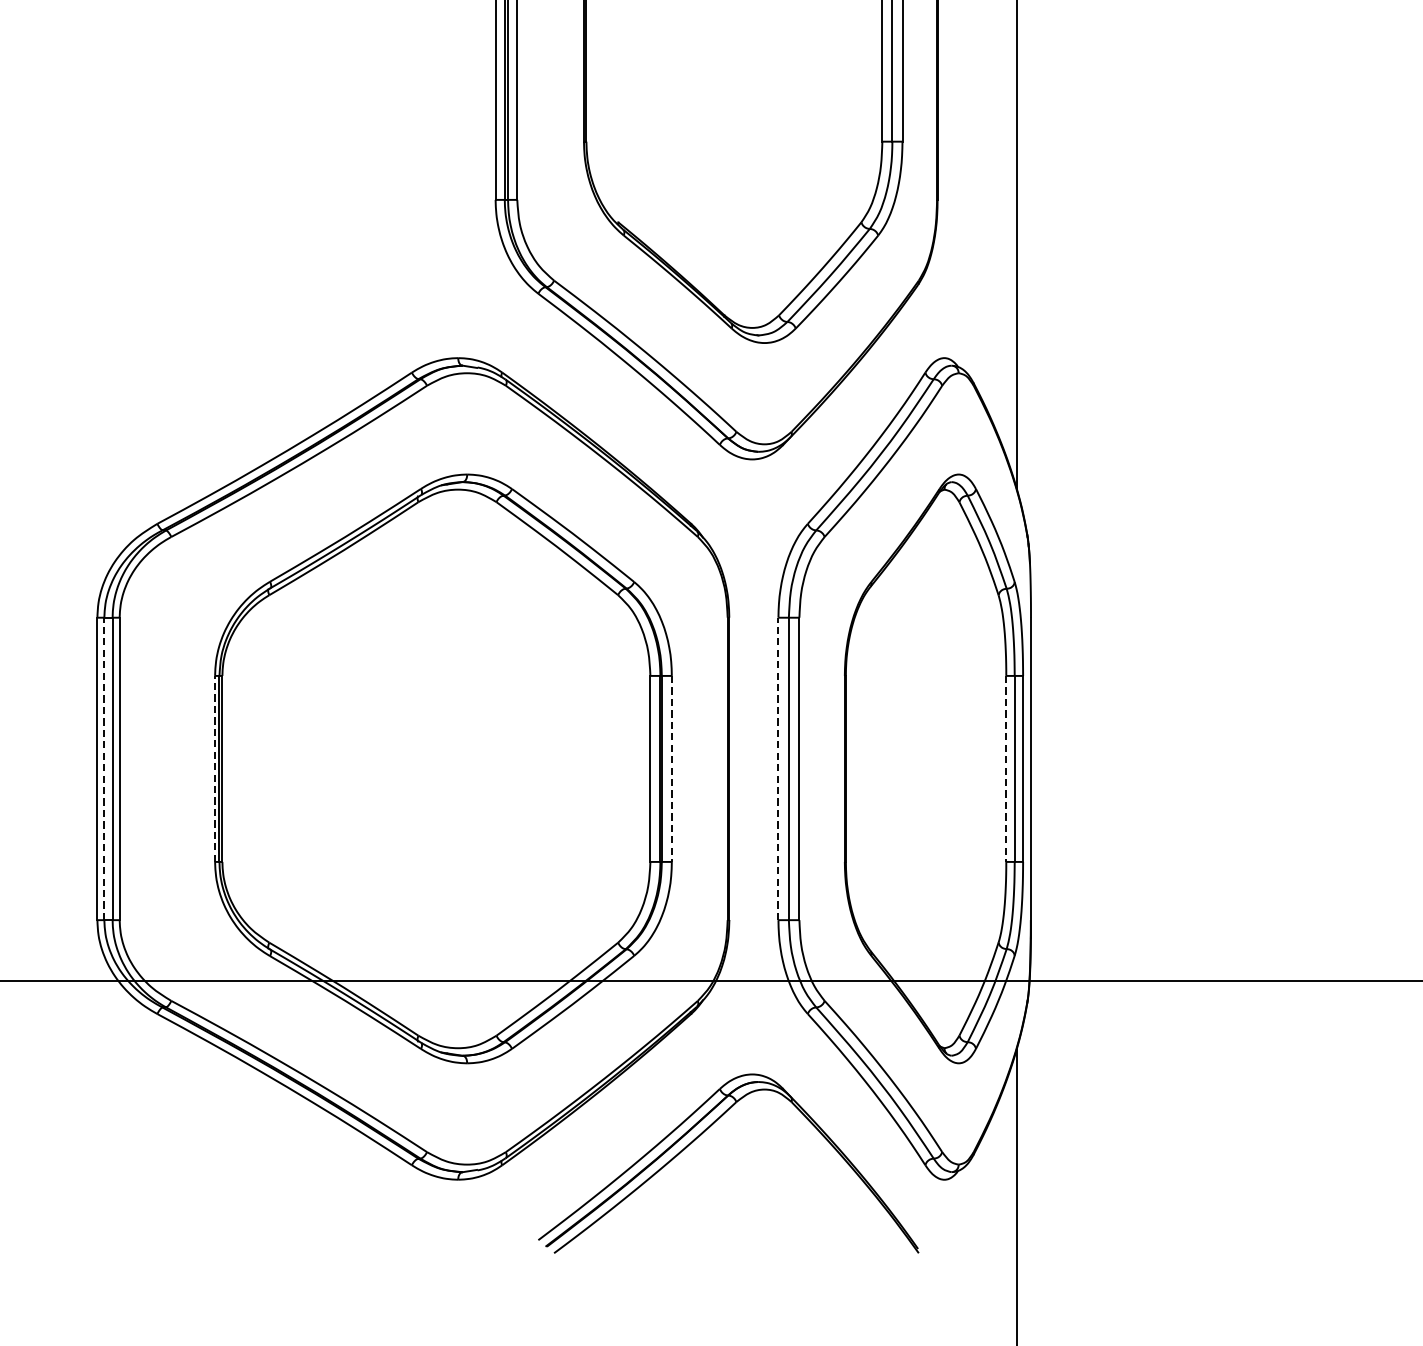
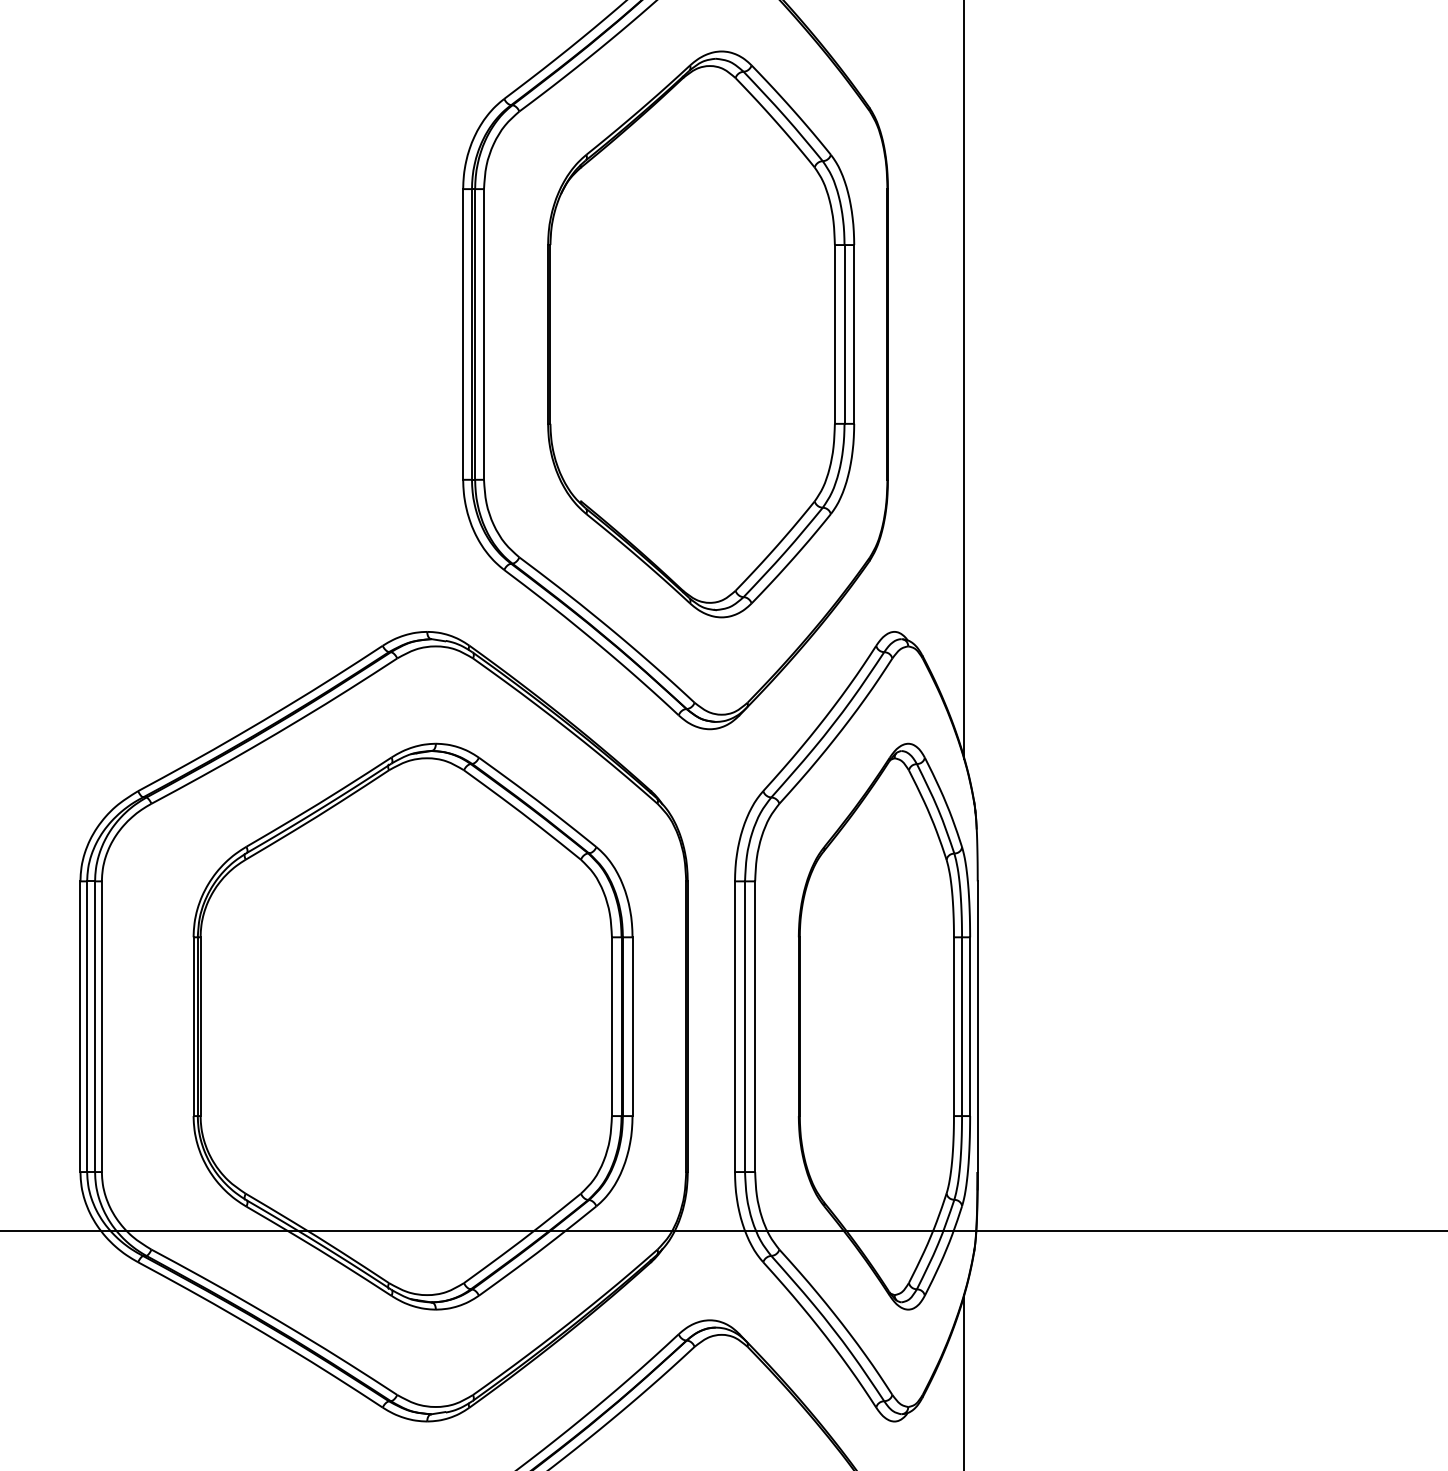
line: (104, 768) -> (87, 1026), dashed -> solid
line: (215, 768) -> (193, 1026), dashed -> solid
line: (778, 768) -> (735, 1026), dashed -> solid
line: (671, 769) -> (632, 1027), dashed -> solid
line: (1005, 769) -> (953, 1027), dashed -> solid

